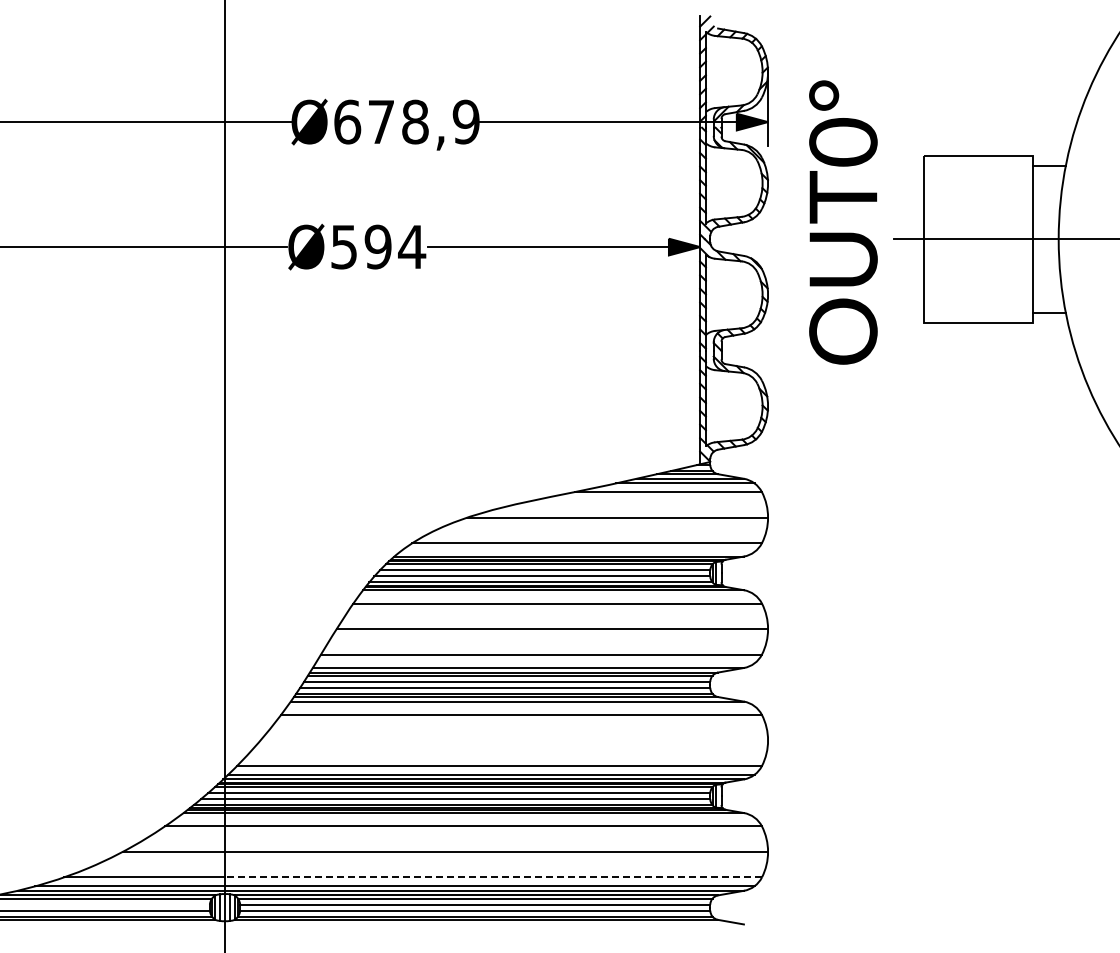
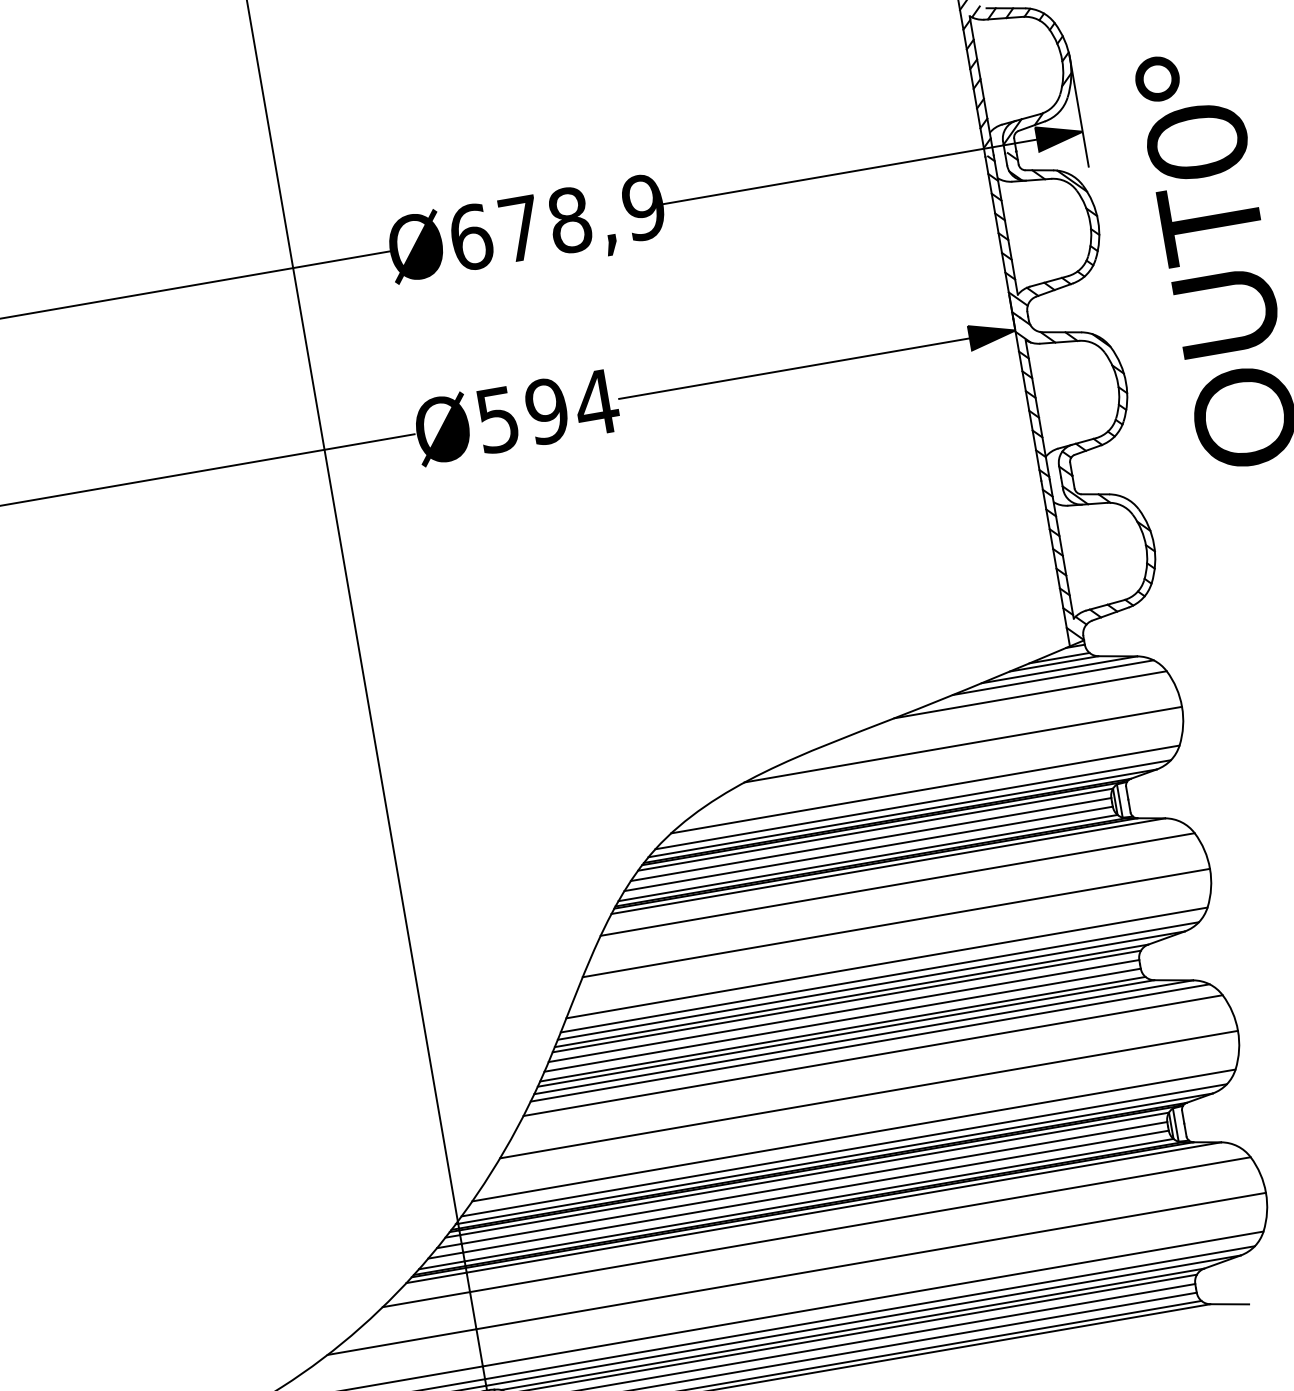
line: (576, 552) -> (912, 805), added
line: (534, 663) -> (879, 977), added
line: (520, 706) -> (869, 1043), added
line: (514, 740) -> (869, 1094), added
line: (493, 877) -> (873, 1299), dashed -> solid

